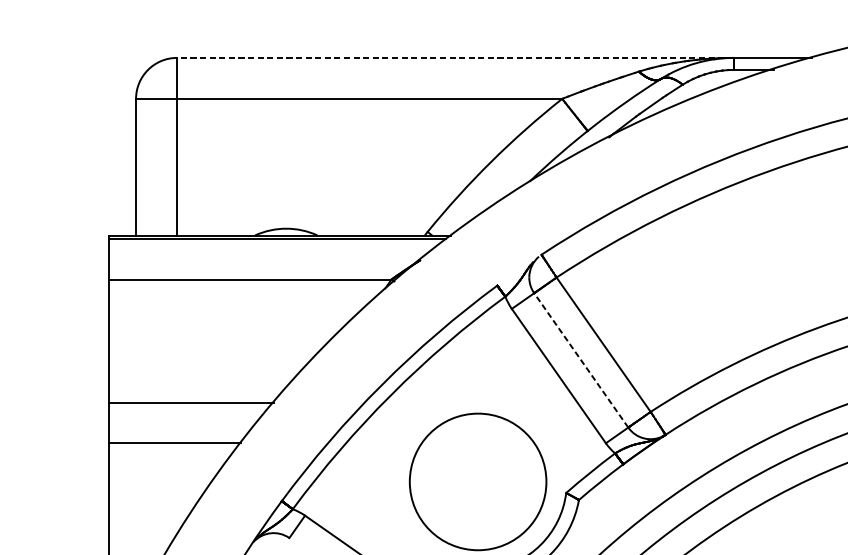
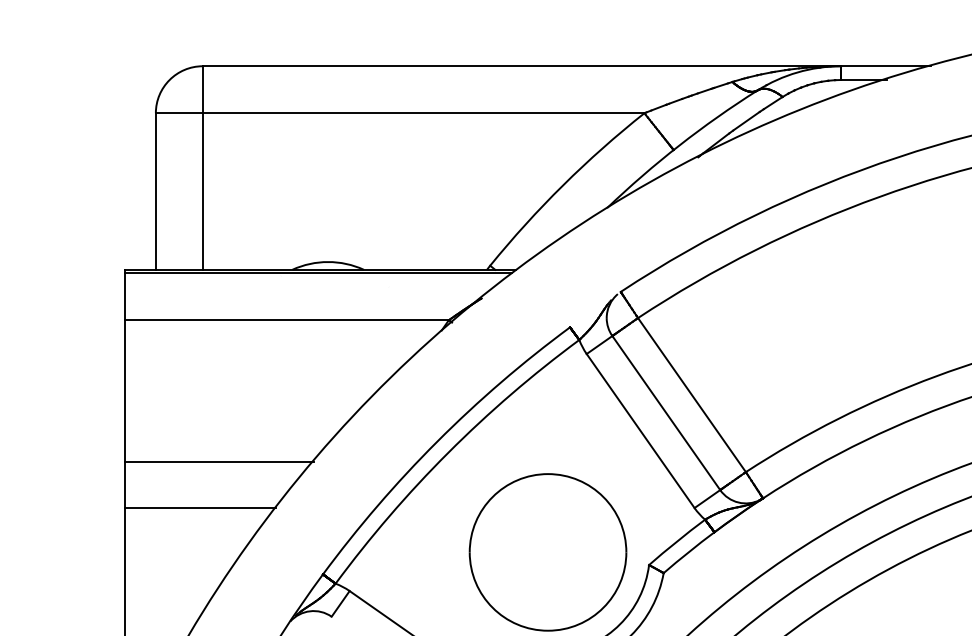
line: (454, 58) -> (521, 66), dashed -> solid
line: (581, 359) -> (666, 412), dashed -> solid

